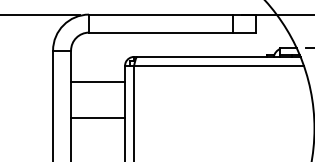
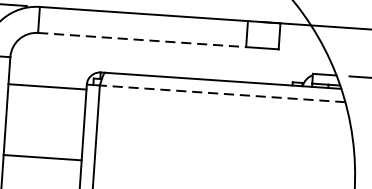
line: (161, 32) -> (142, 39), solid -> dashed
line: (218, 65) -> (221, 93), solid -> dashed
line: (98, 82) -> (48, 87), moved

